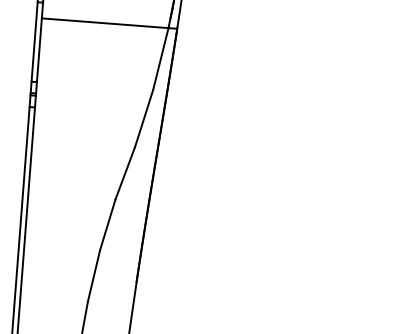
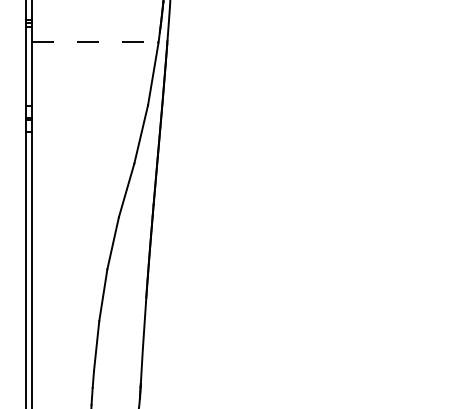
line: (109, 23) -> (99, 42), solid -> dashed

